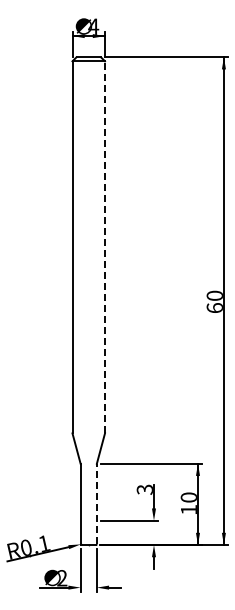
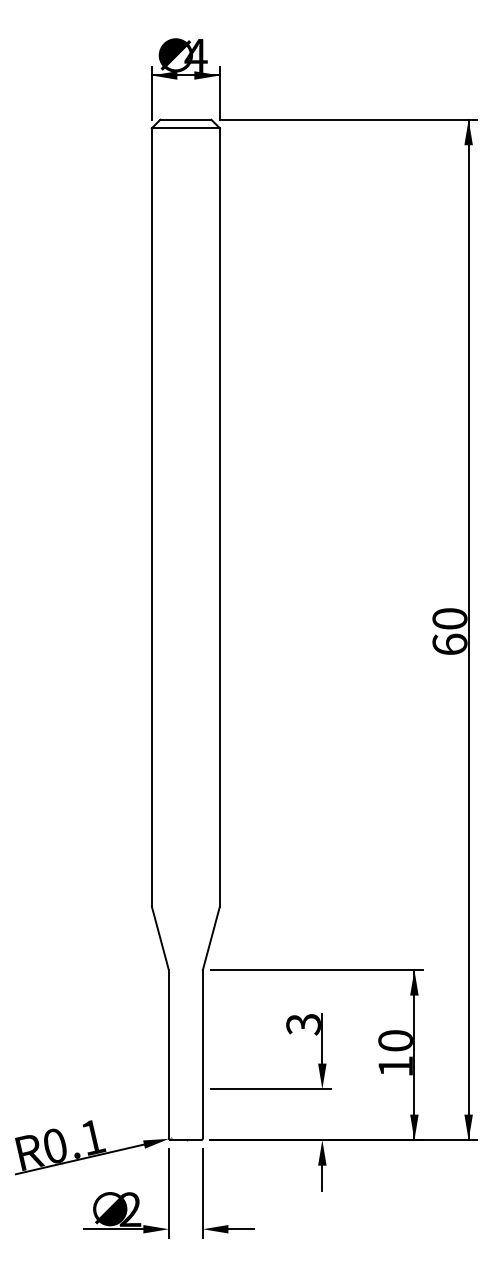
line: (105, 246) -> (220, 515), dashed -> solid
line: (96, 503) -> (202, 1053), dashed -> solid

